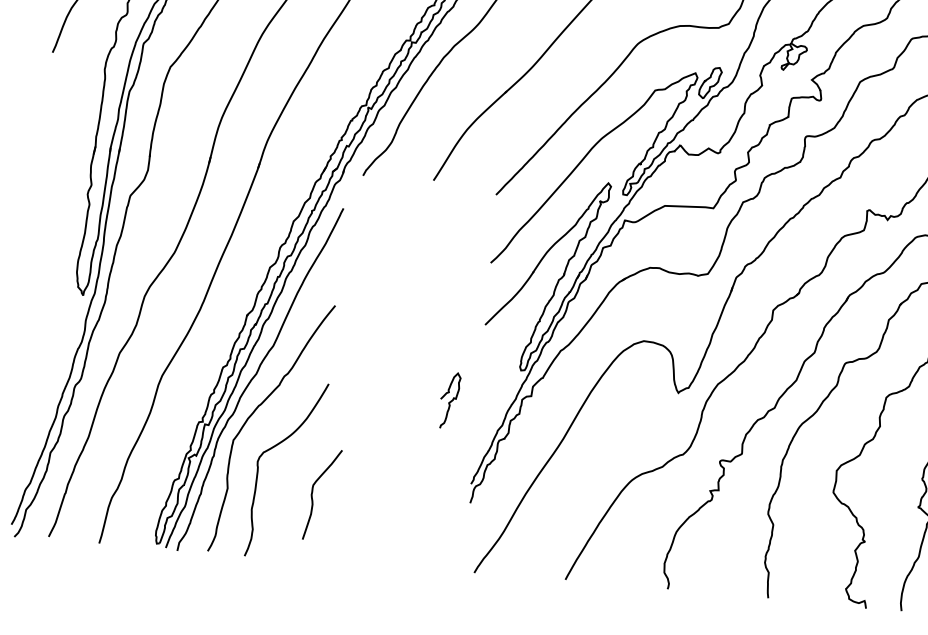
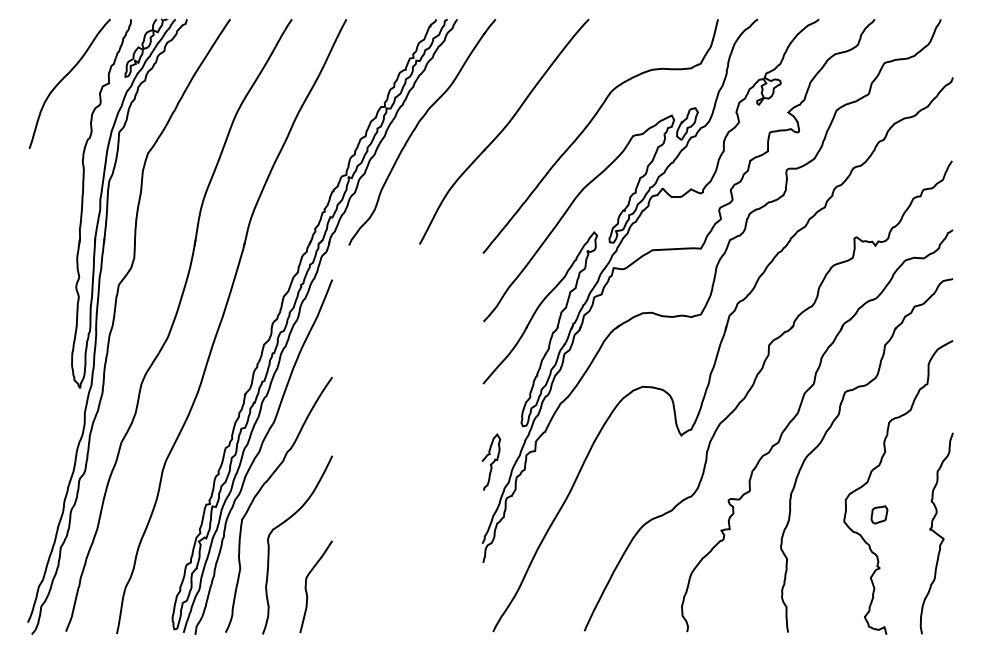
curve: (451, 399) -> (492, 461), moved
part: (869, 488) -> (879, 514), added
curve: (312, 493) -> (306, 586), moved

